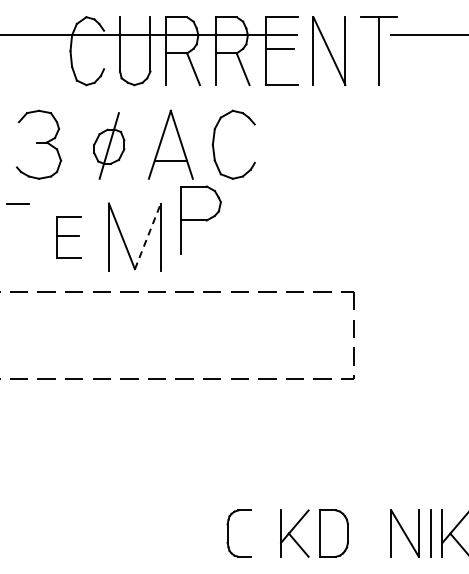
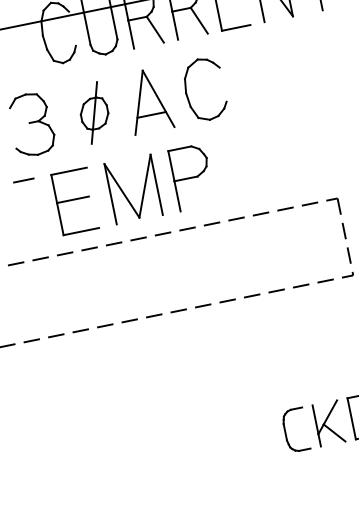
part: (200, 219) -> (191, 176), moved
line: (148, 235) -> (145, 185), dashed -> solid
part: (68, 237) -> (74, 201), size x1.67
part: (228, 533) -> (286, 432), moved

